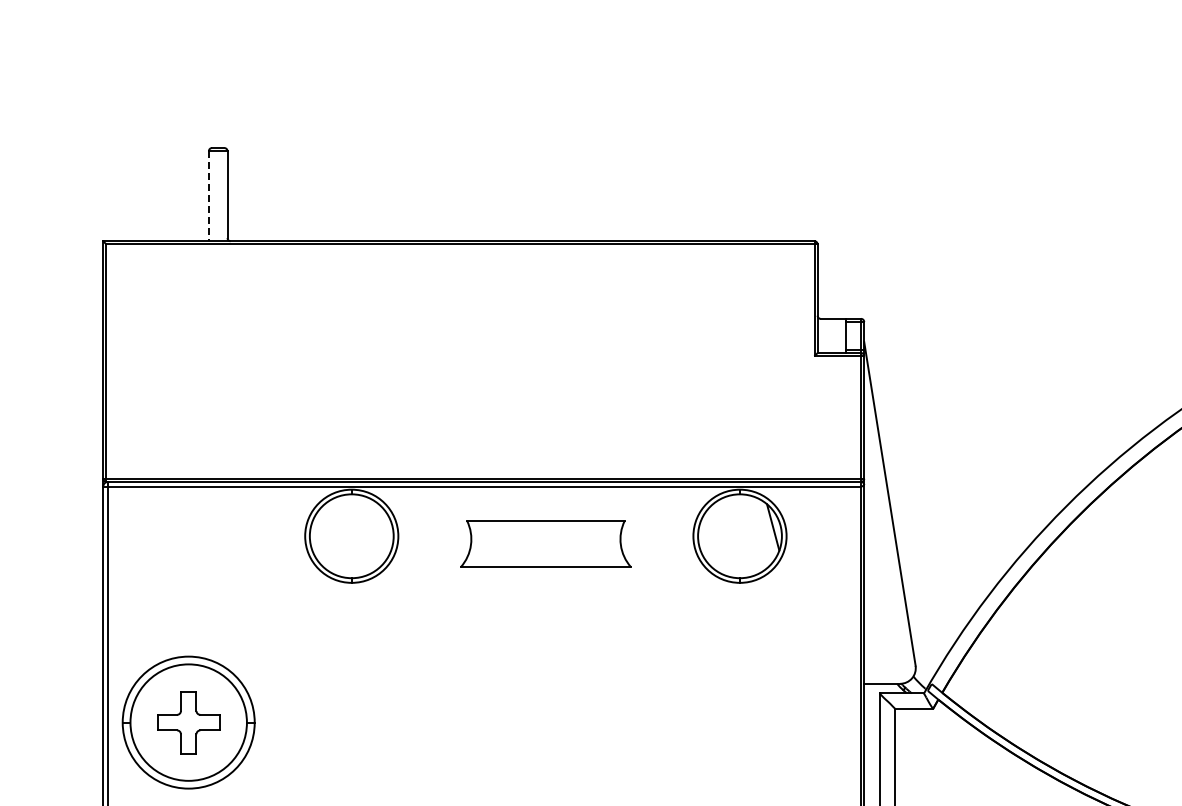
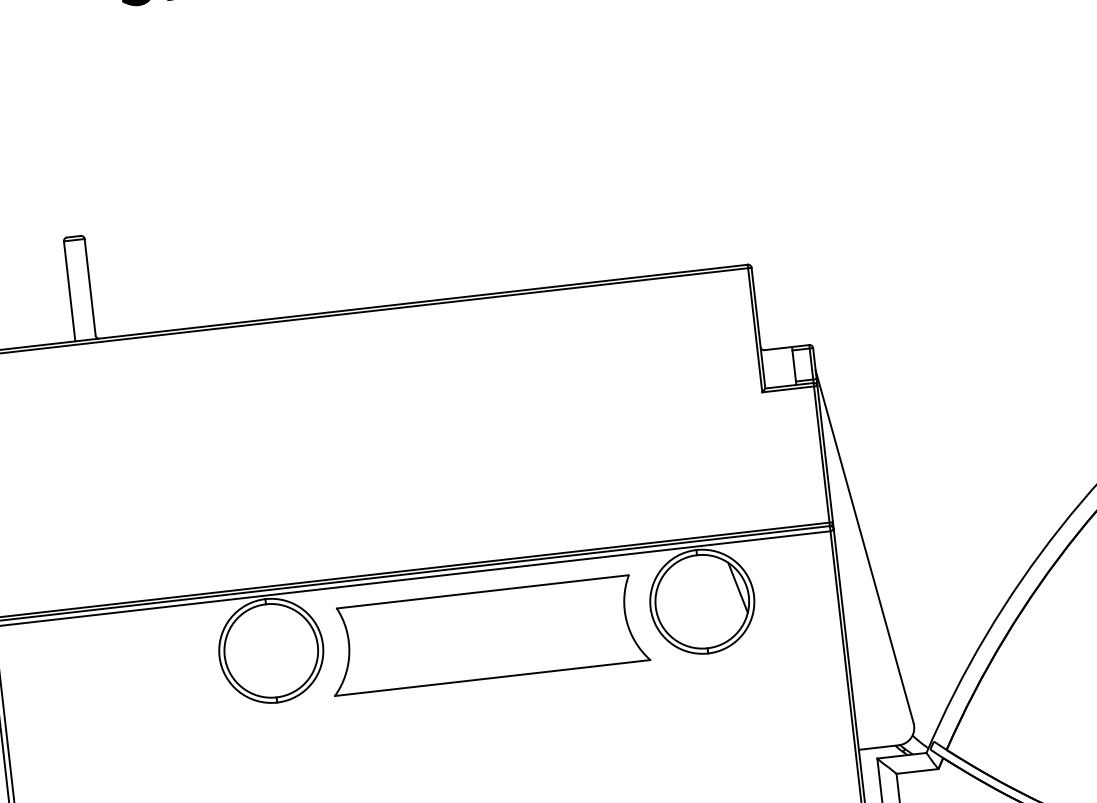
line: (208, 196) -> (69, 291), dashed -> solid
part: (545, 543) -> (487, 634), size x1.67

